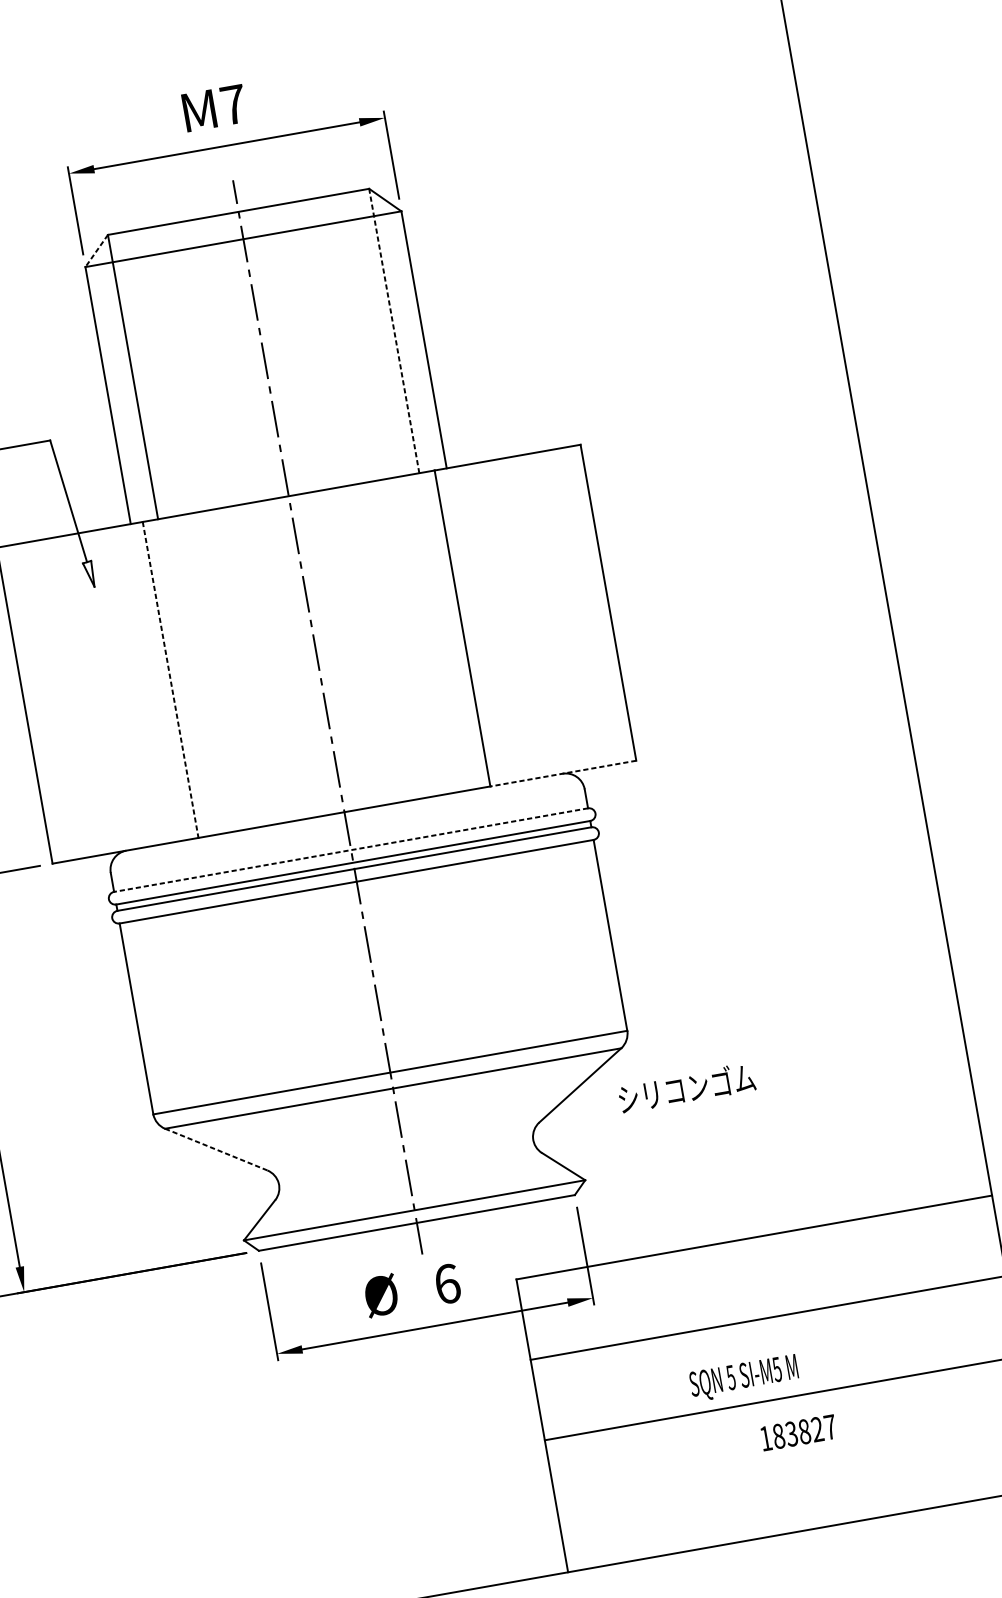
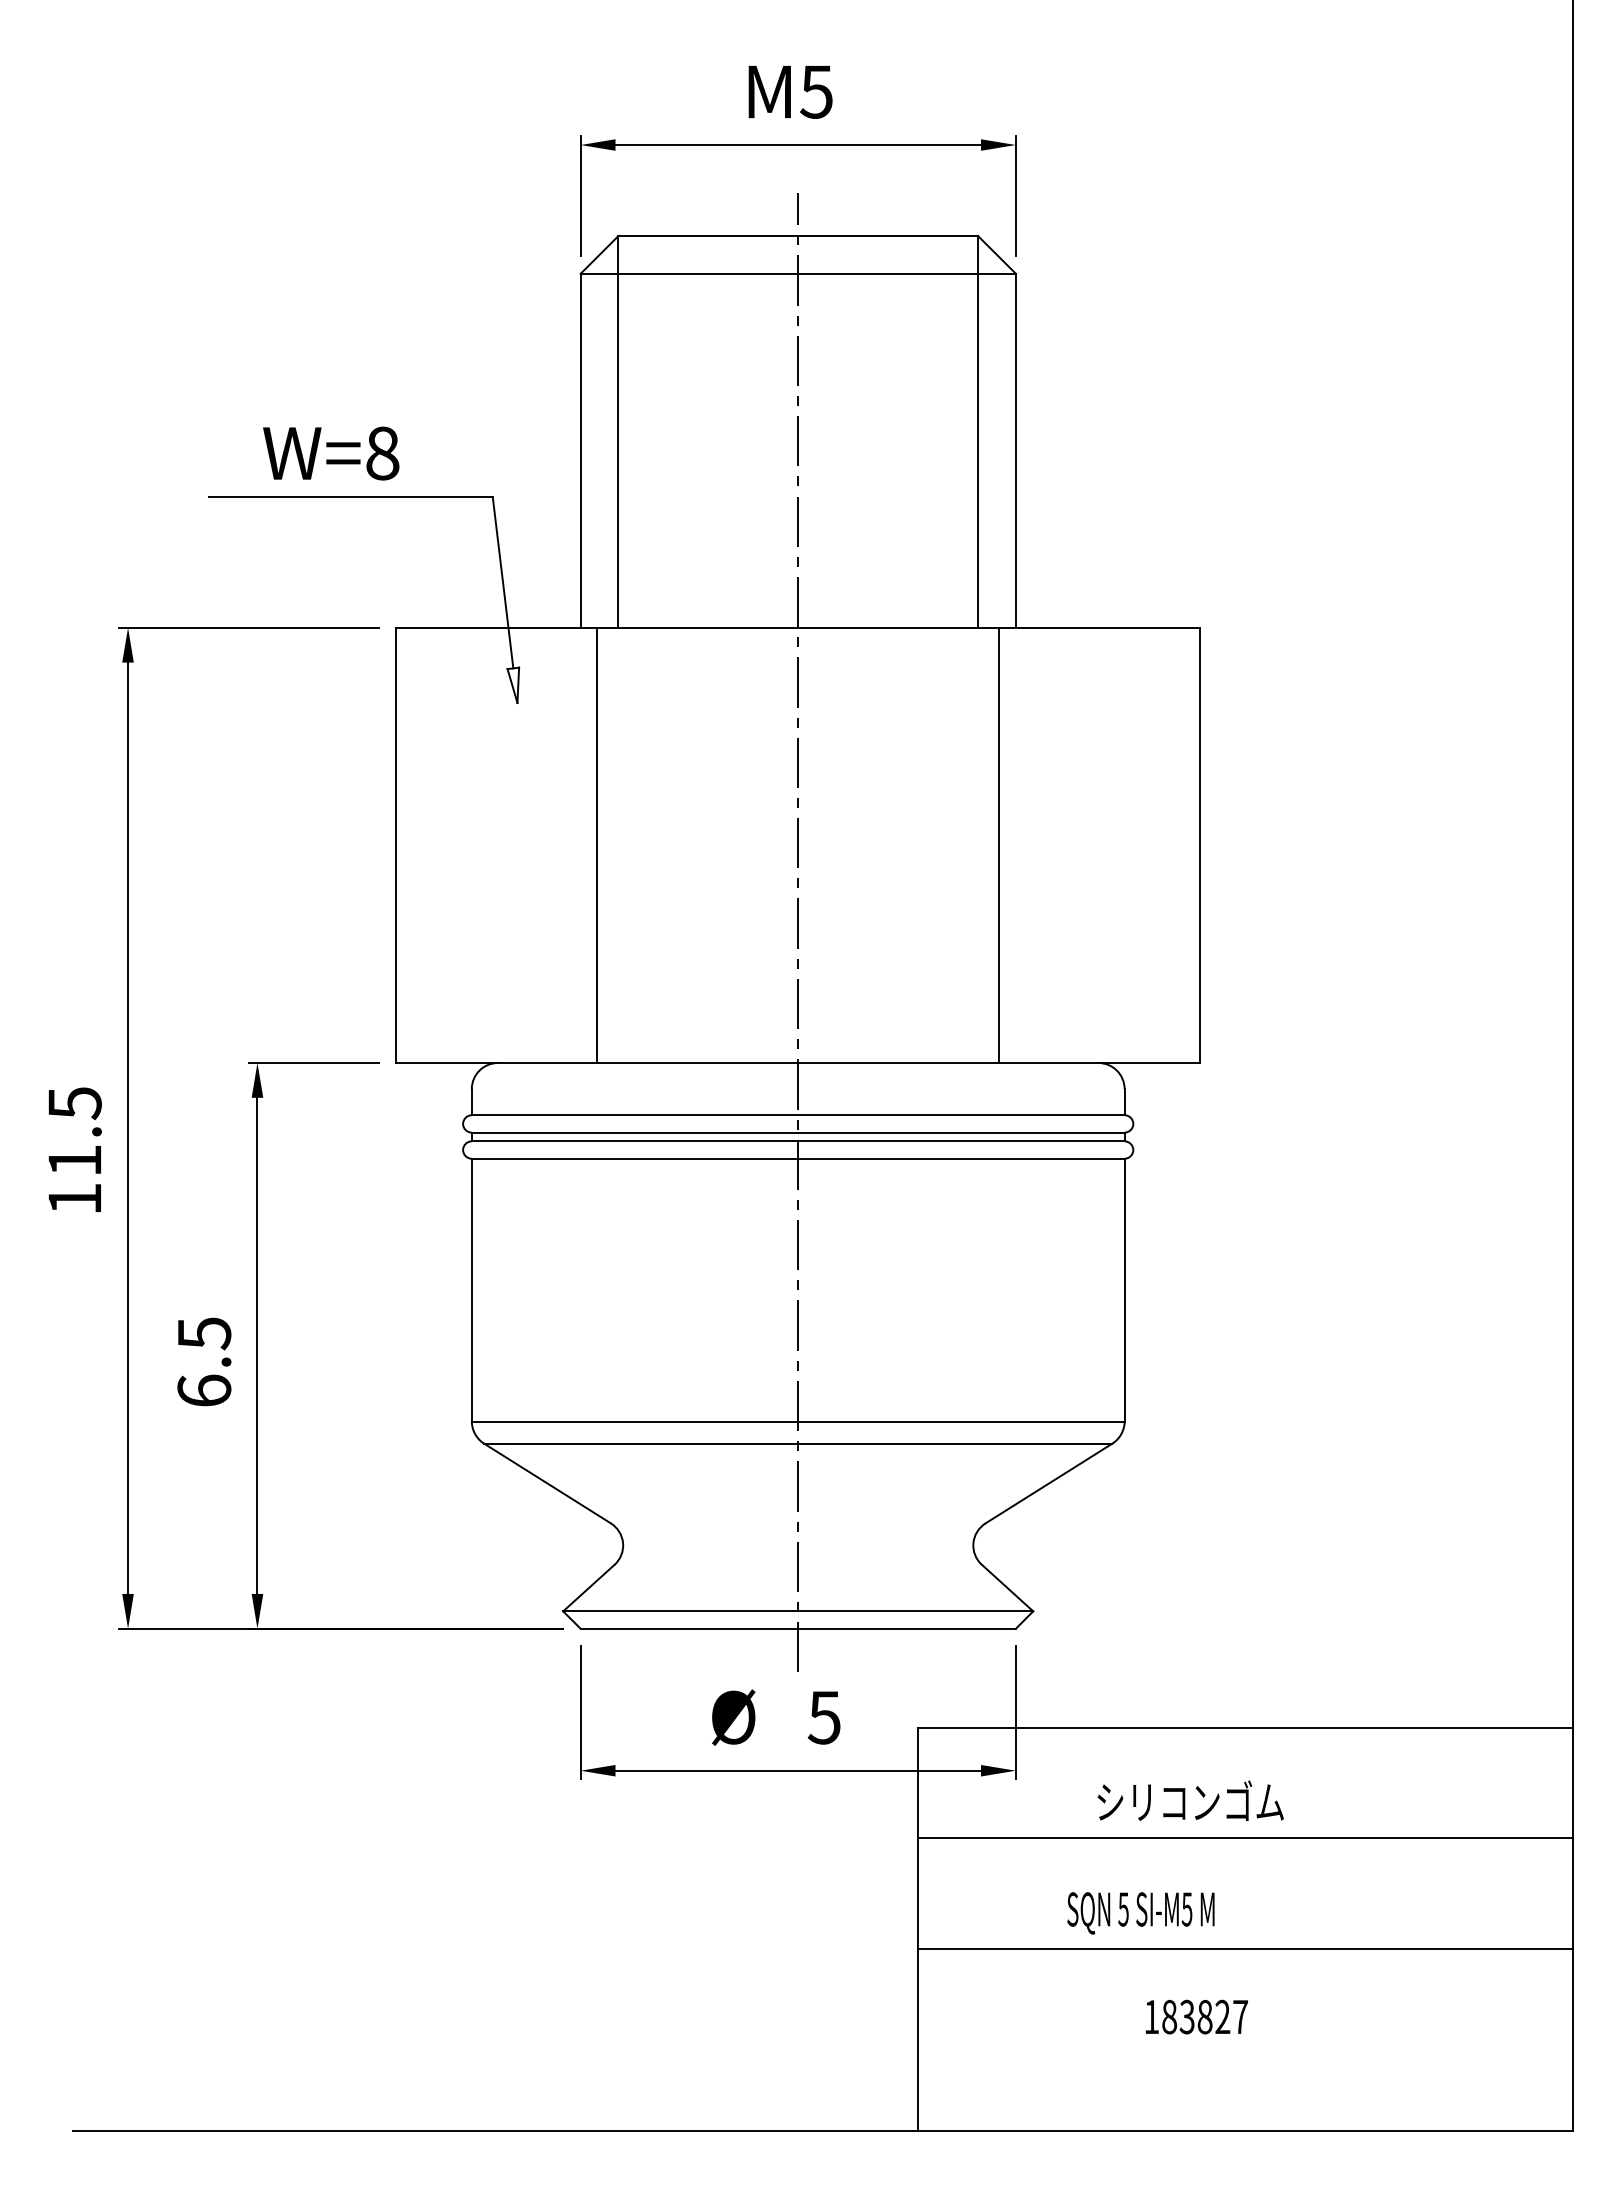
text: (233, 104) -> (816, 91), M7 -> M5
line: (96, 250) -> (599, 254), dashed -> solid
line: (394, 330) -> (978, 431), dashed -> solid
line: (170, 679) -> (597, 845), dashed -> solid
line: (563, 774) -> (1099, 1063), dashed -> solid
line: (350, 850) -> (797, 1115), dashed -> solid
text: (686, 1087) -> (1190, 1800), moved
line: (216, 1149) -> (547, 1483), dashed -> solid
text: (447, 1284) -> (824, 1717), 6 -> 5
text: (743, 1378) -> (1140, 1913), moved
text: (798, 1432) -> (1196, 2016), moved

